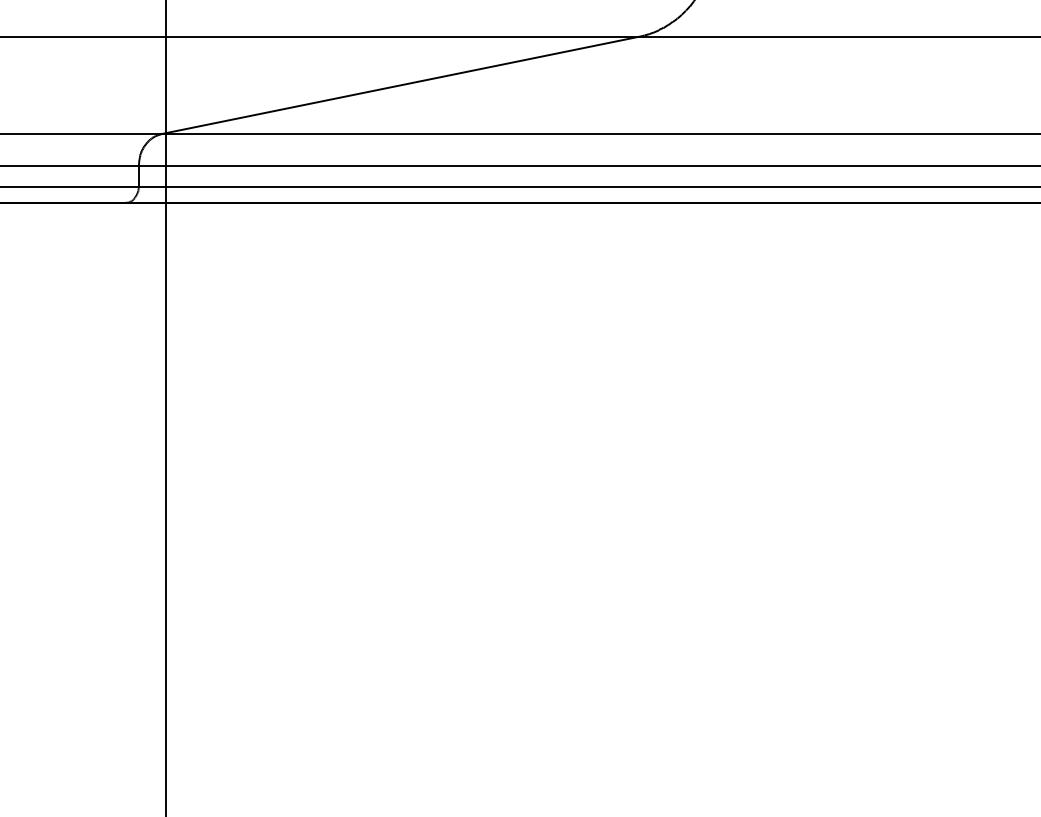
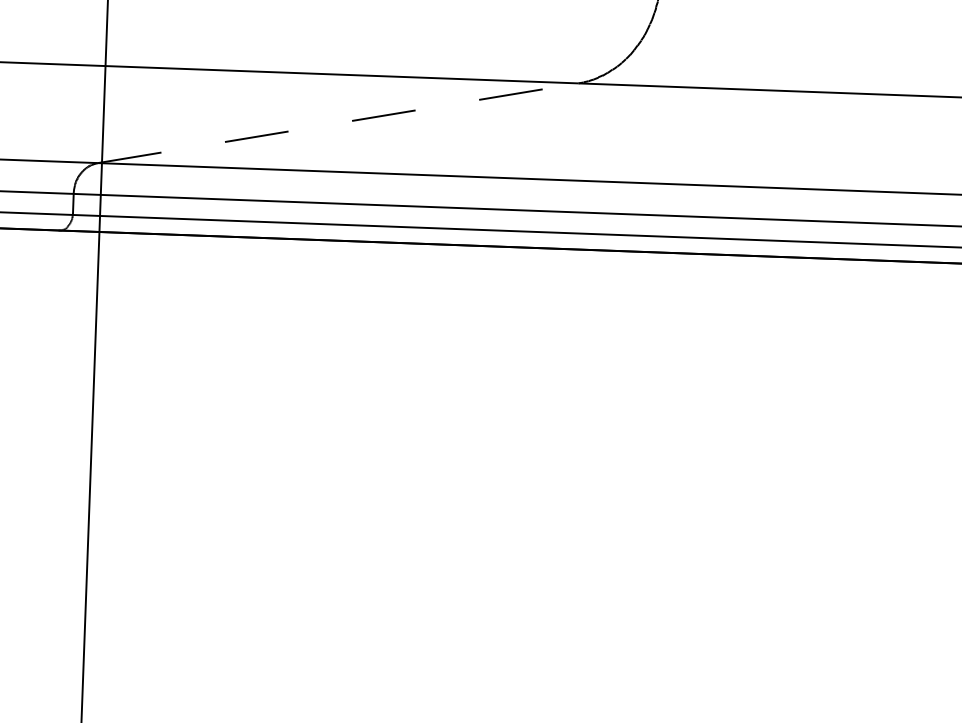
line: (400, 85) -> (337, 123), solid -> dashed

